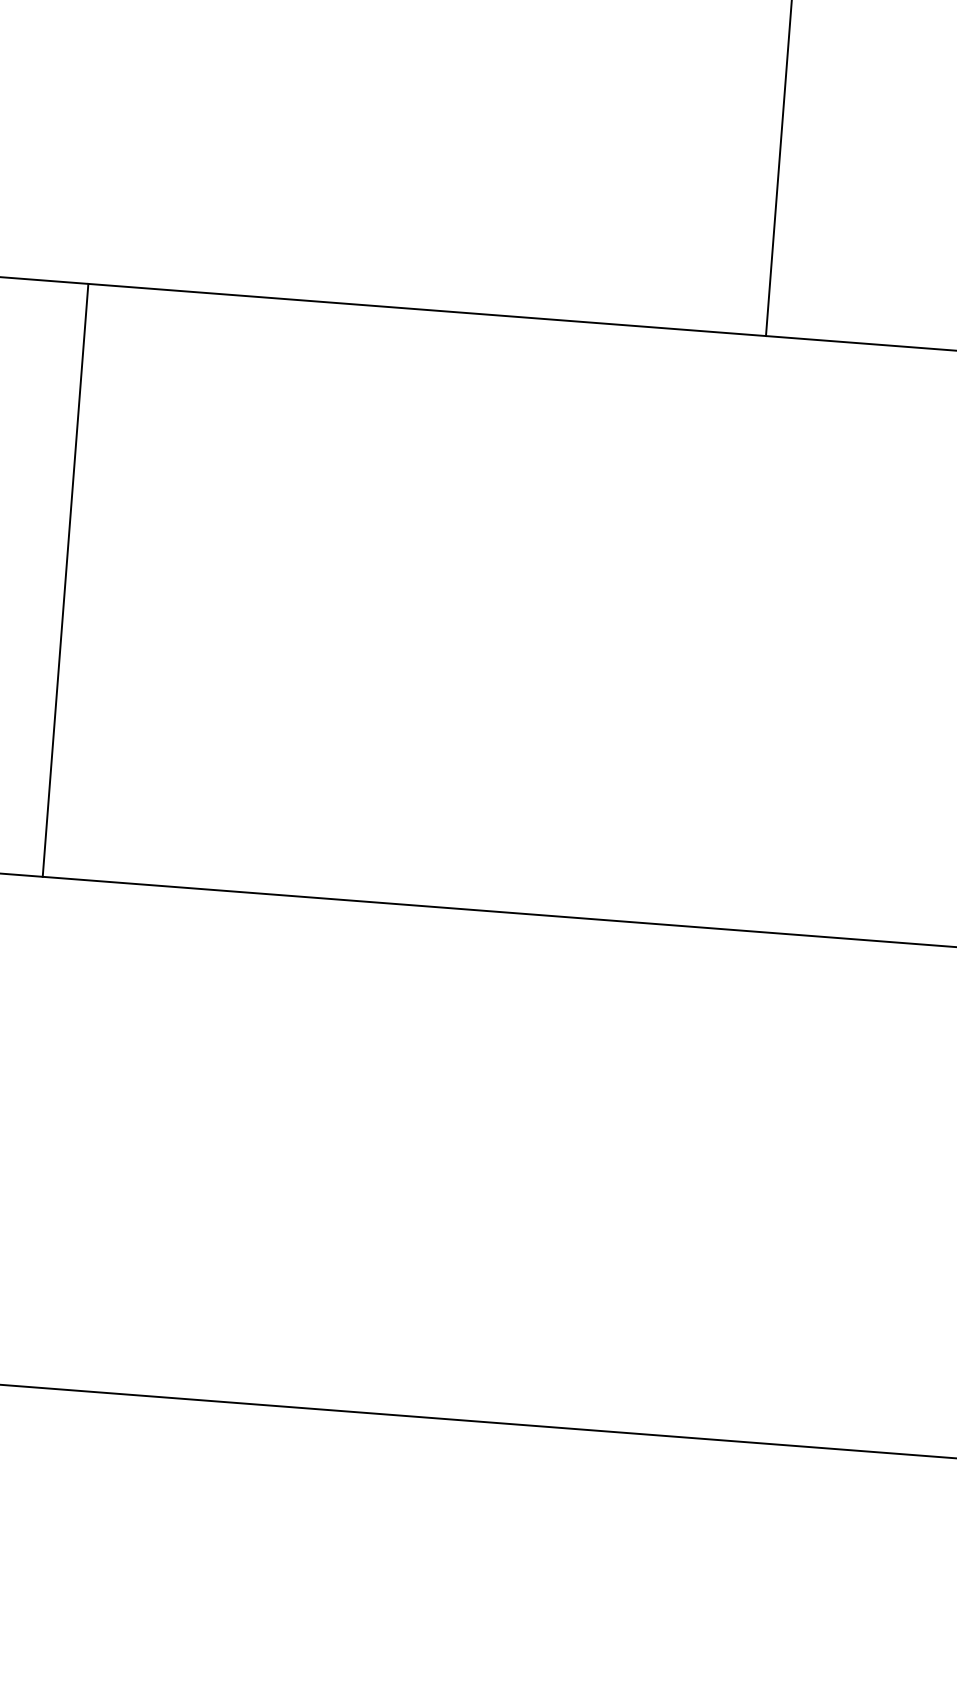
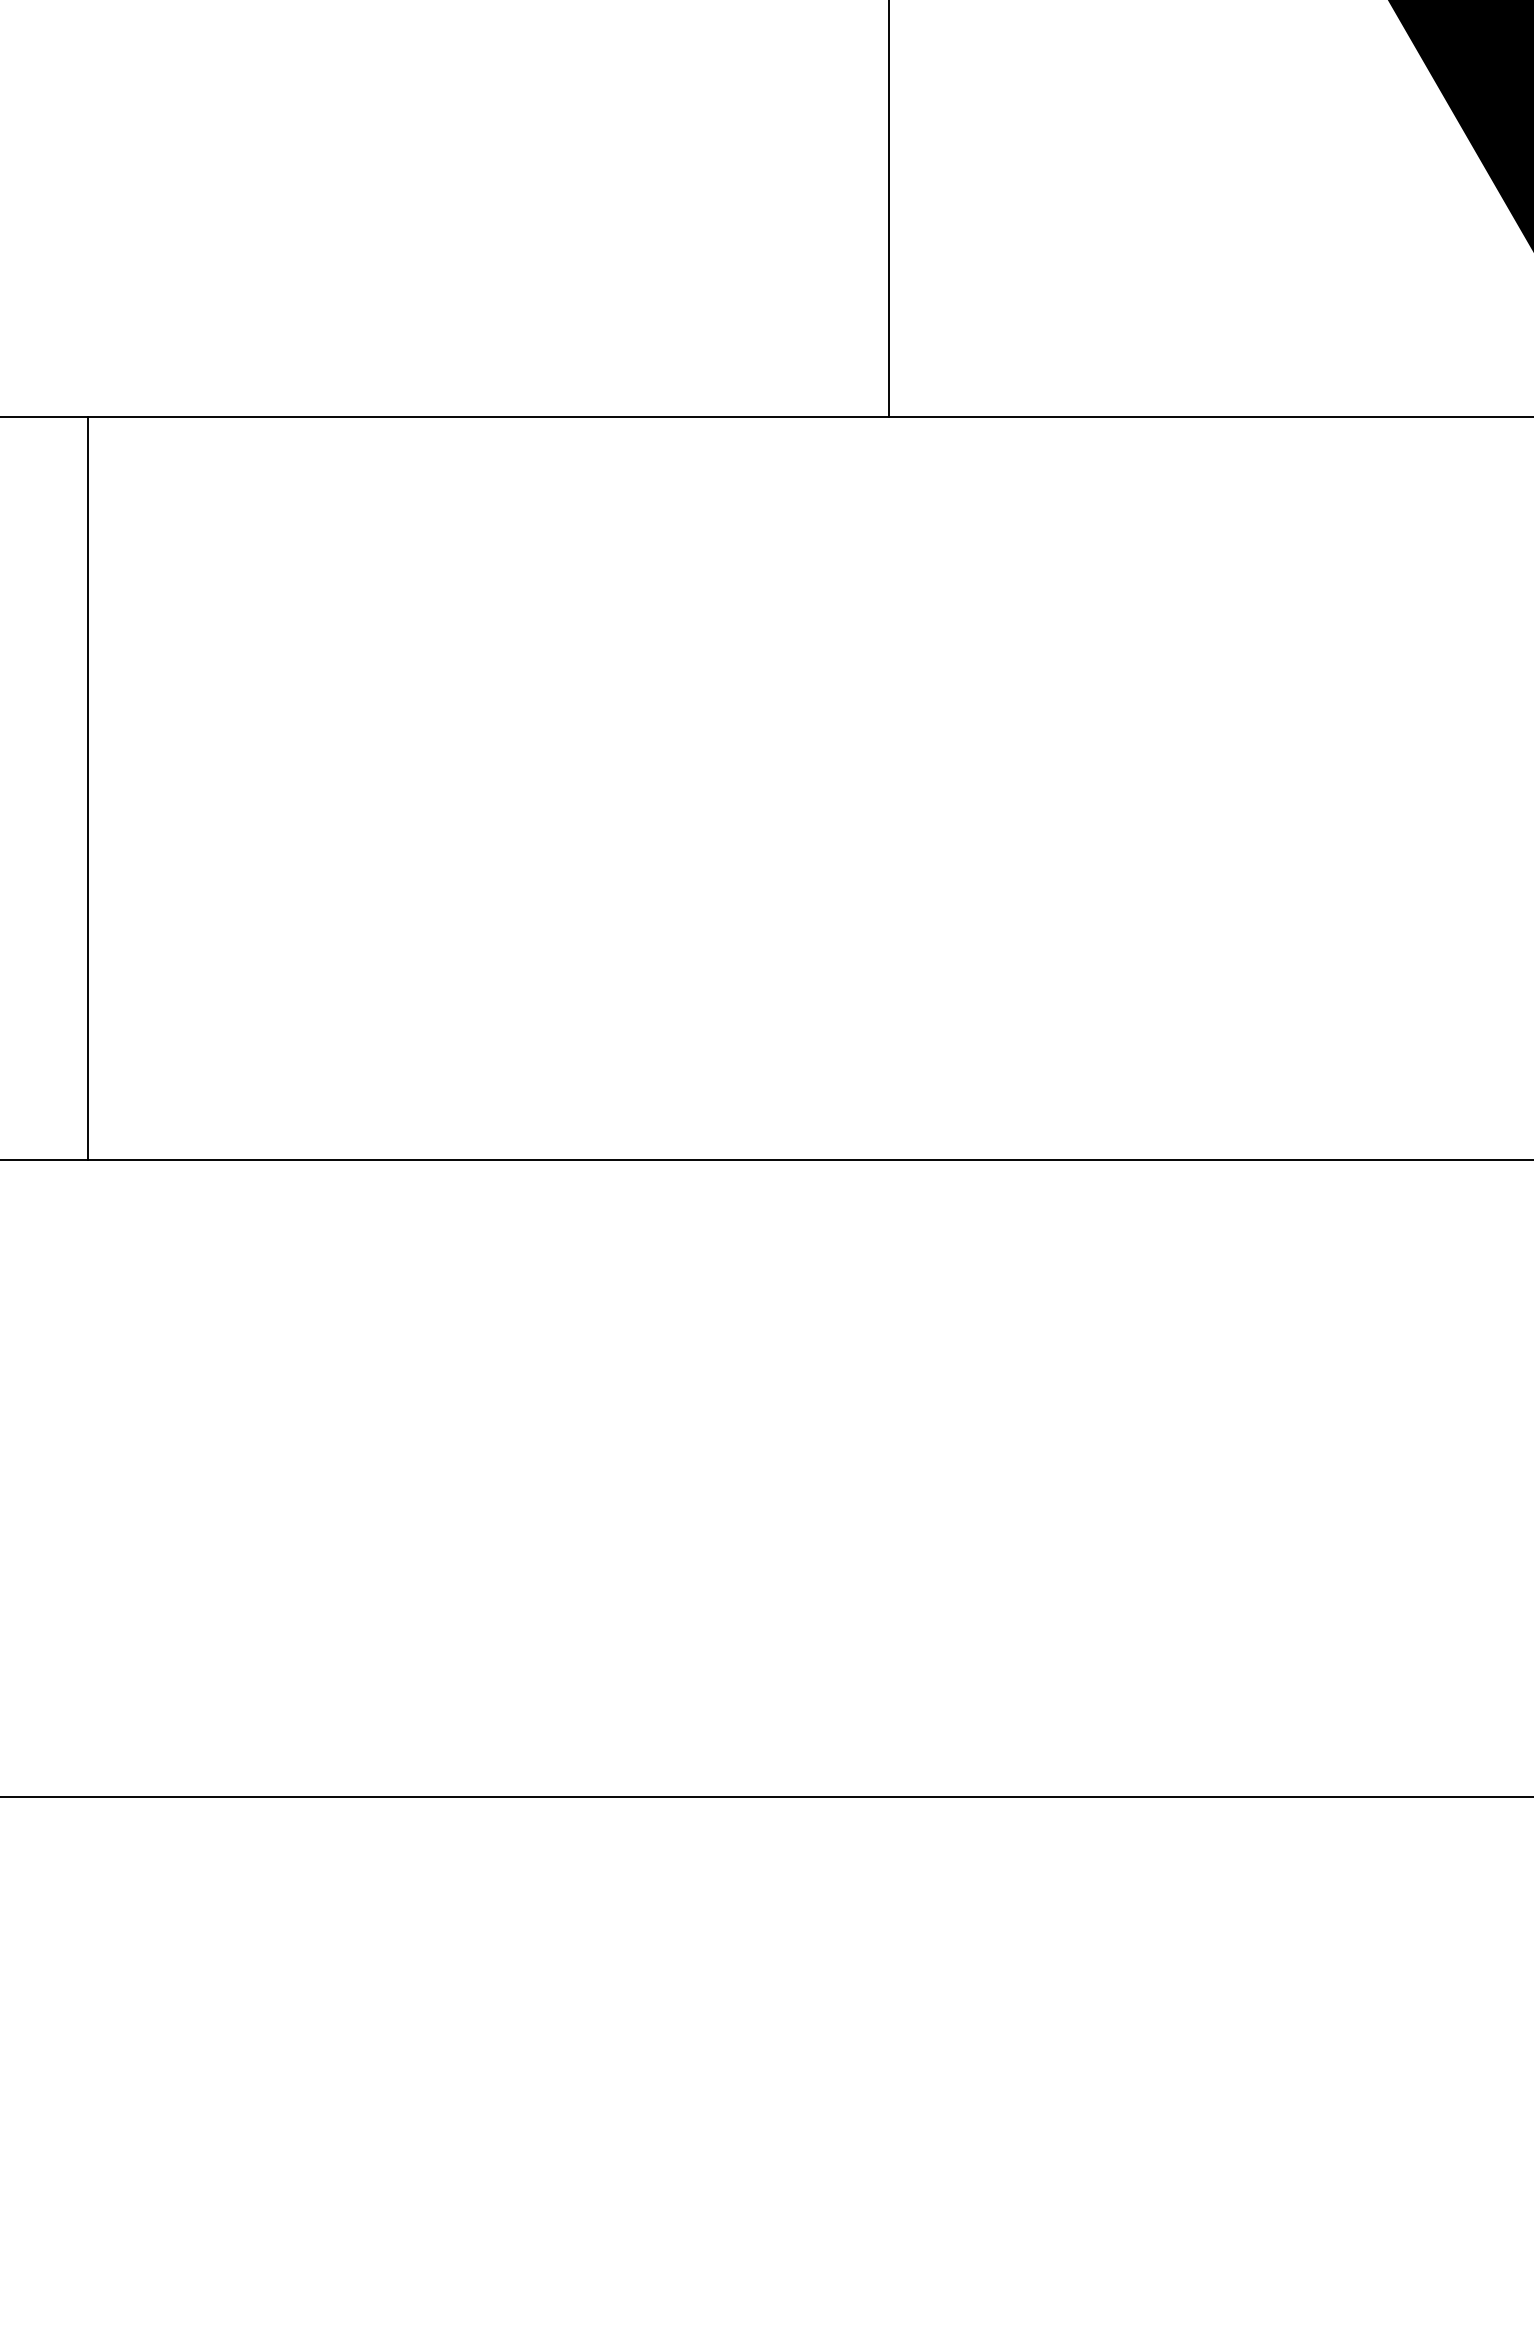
line: (65, 579) -> (87, 787), moved

